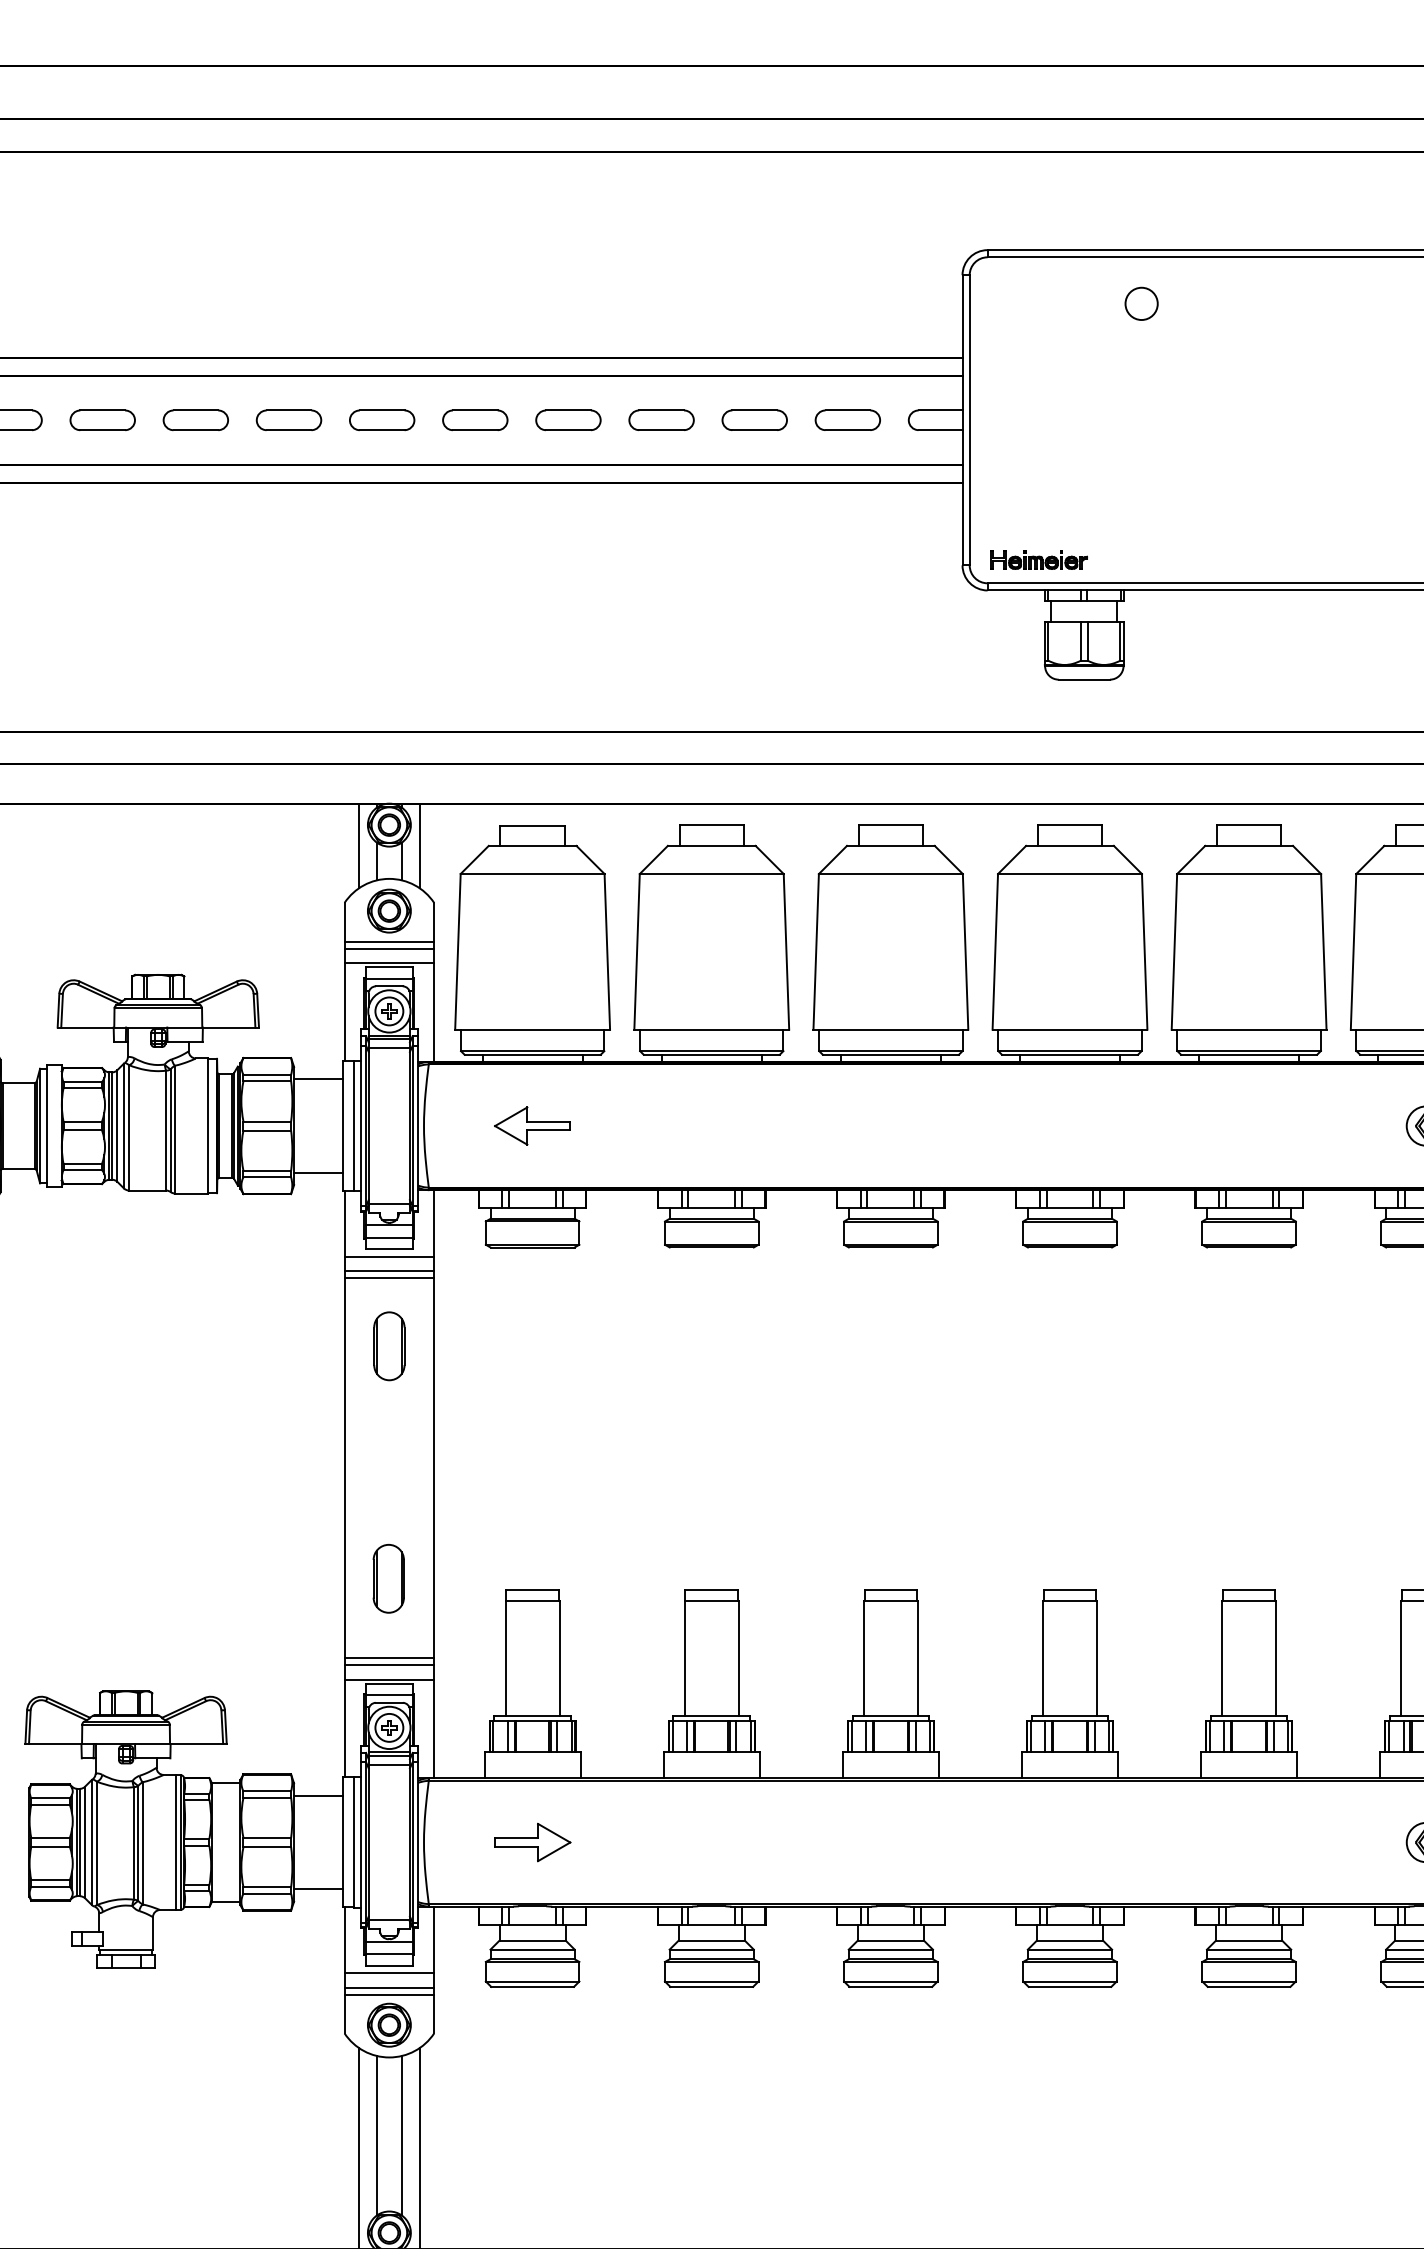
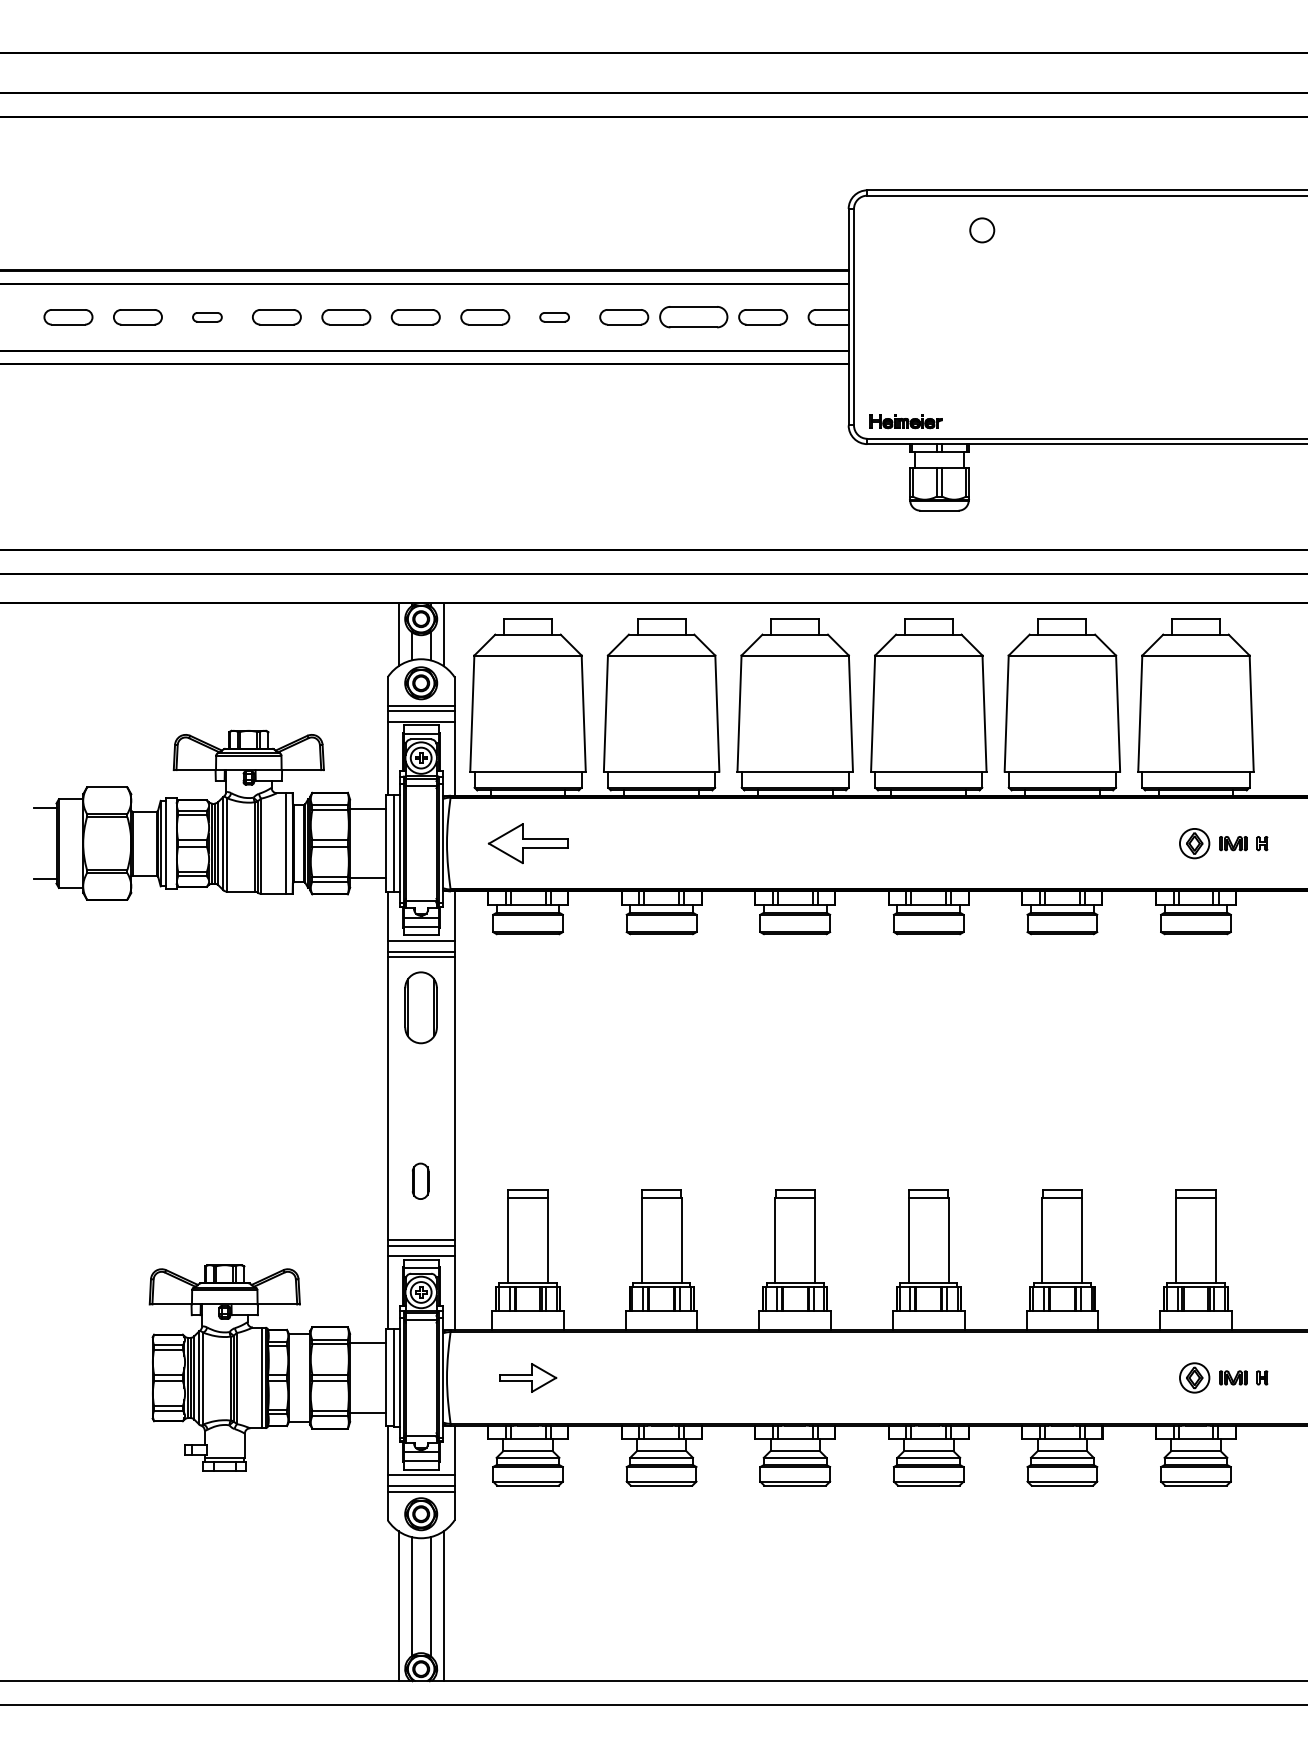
part: (102, 420) -> (207, 317), size x0.6
part: (568, 420) -> (554, 317), size x0.6
part: (754, 420) -> (693, 317), size x1.4
part: (531, 1125) -> (527, 843), size x1.4
part: (389, 1345) -> (421, 1007), size x1.4
part: (388, 1579) -> (420, 1181), size x0.7

